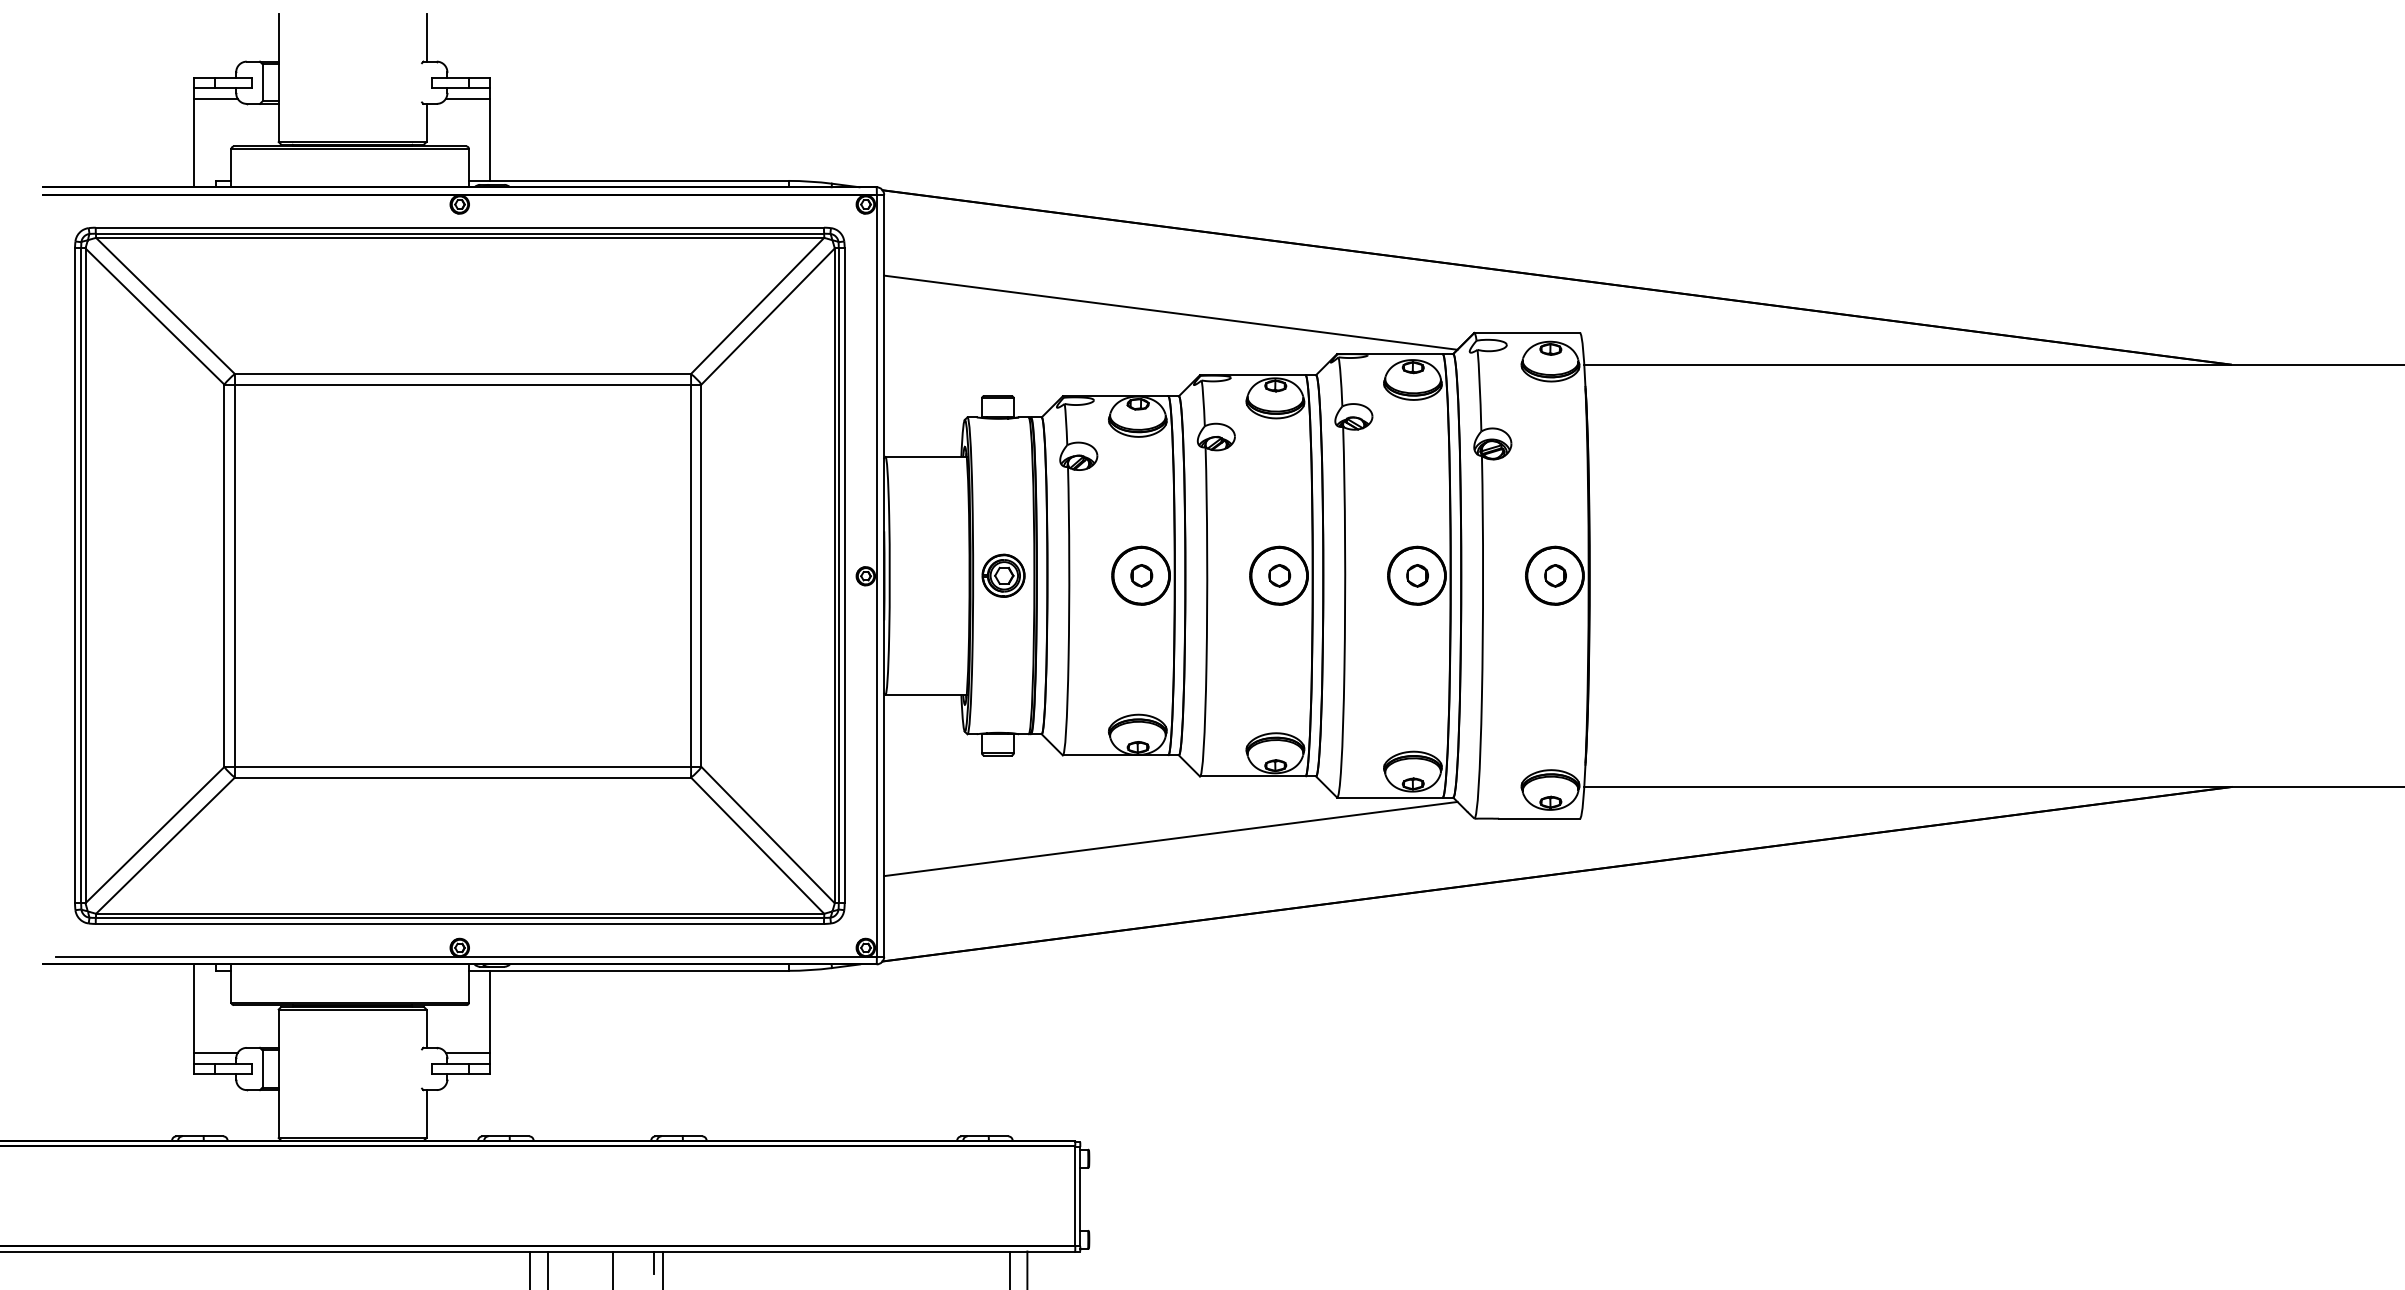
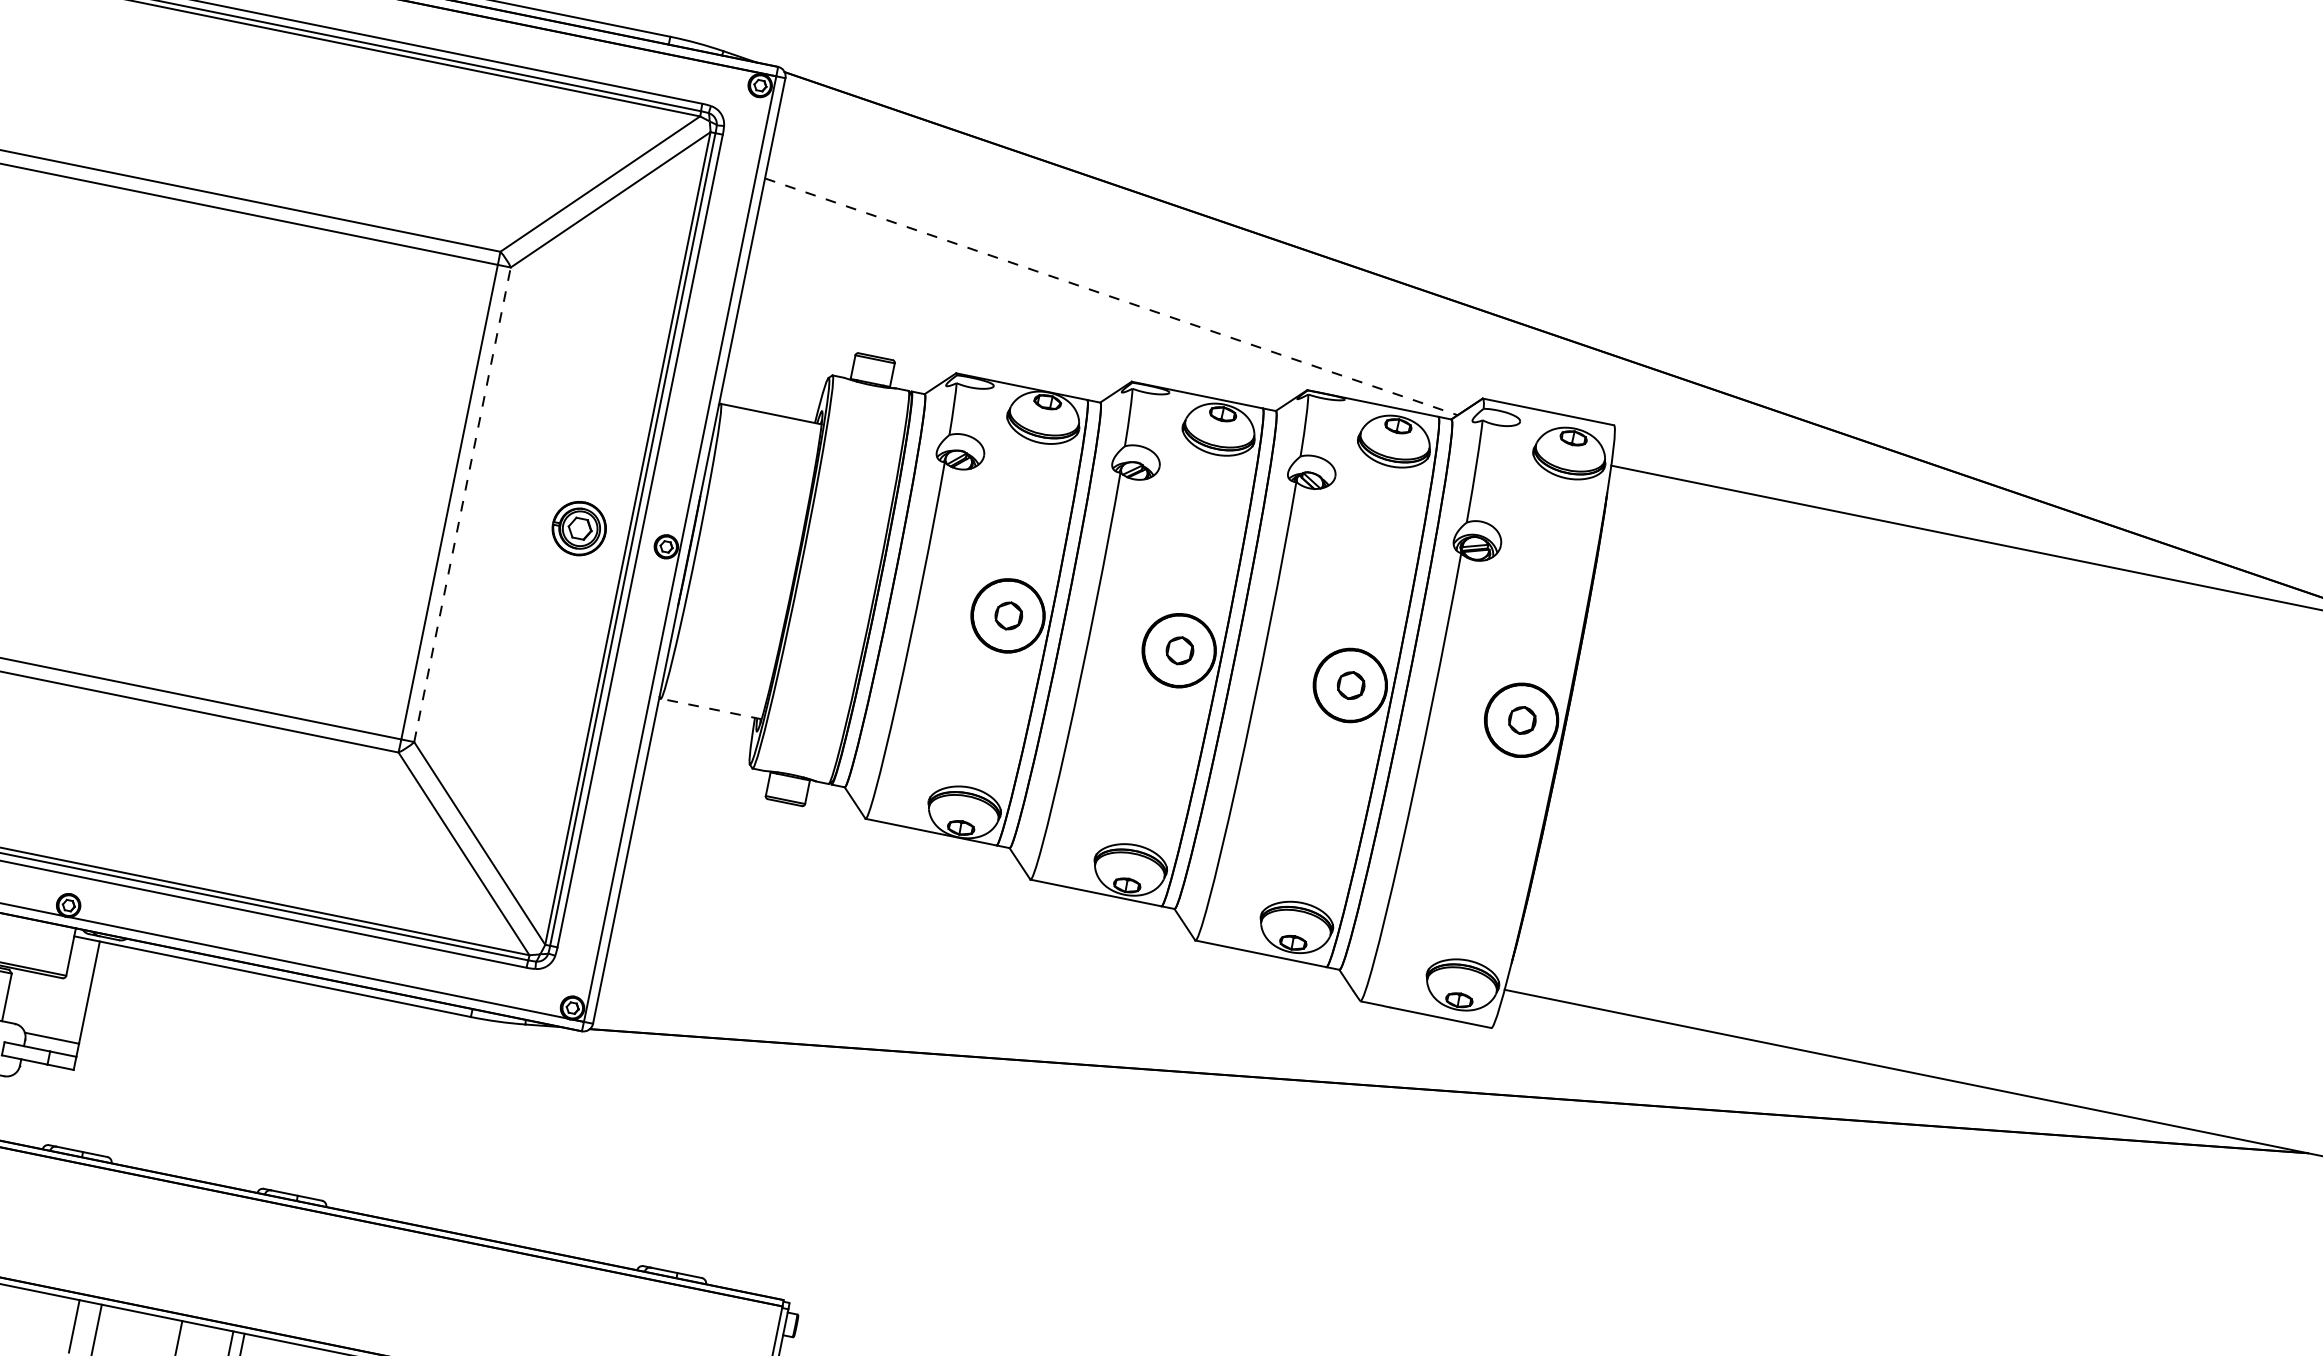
line: (1171, 312) -> (1112, 296), solid -> dashed
line: (701, 575) -> (462, 504), solid -> dashed
part: (1003, 575) -> (579, 528), moved
line: (926, 694) -> (711, 708), solid -> dashed
line: (1170, 838) -> (978, 949), removed

